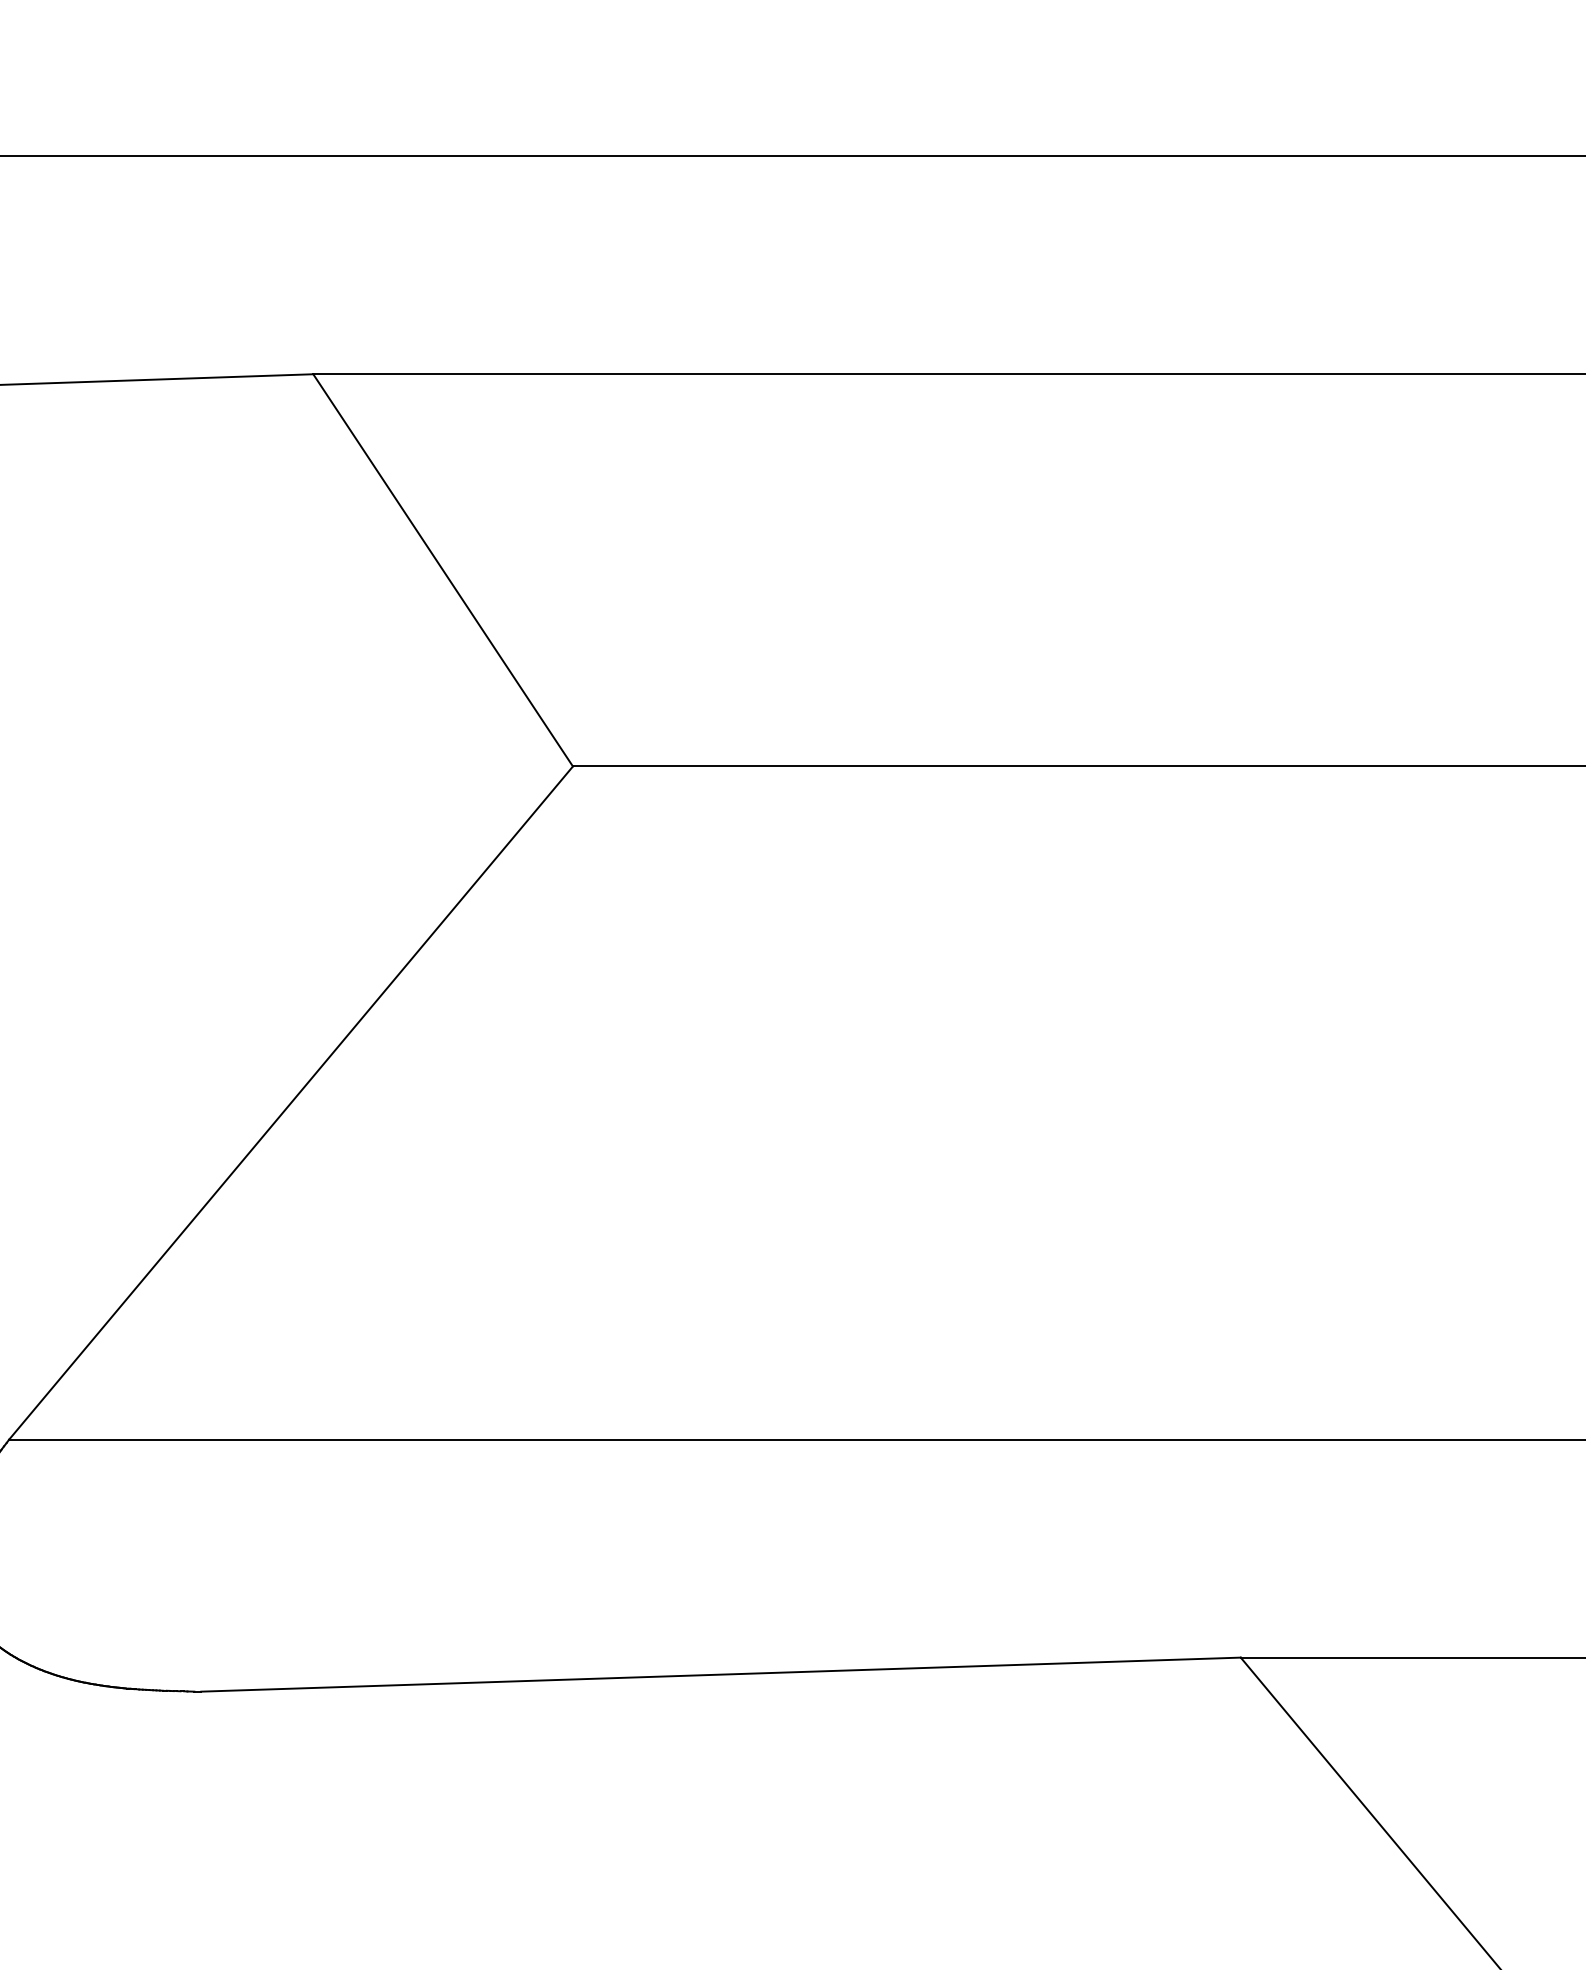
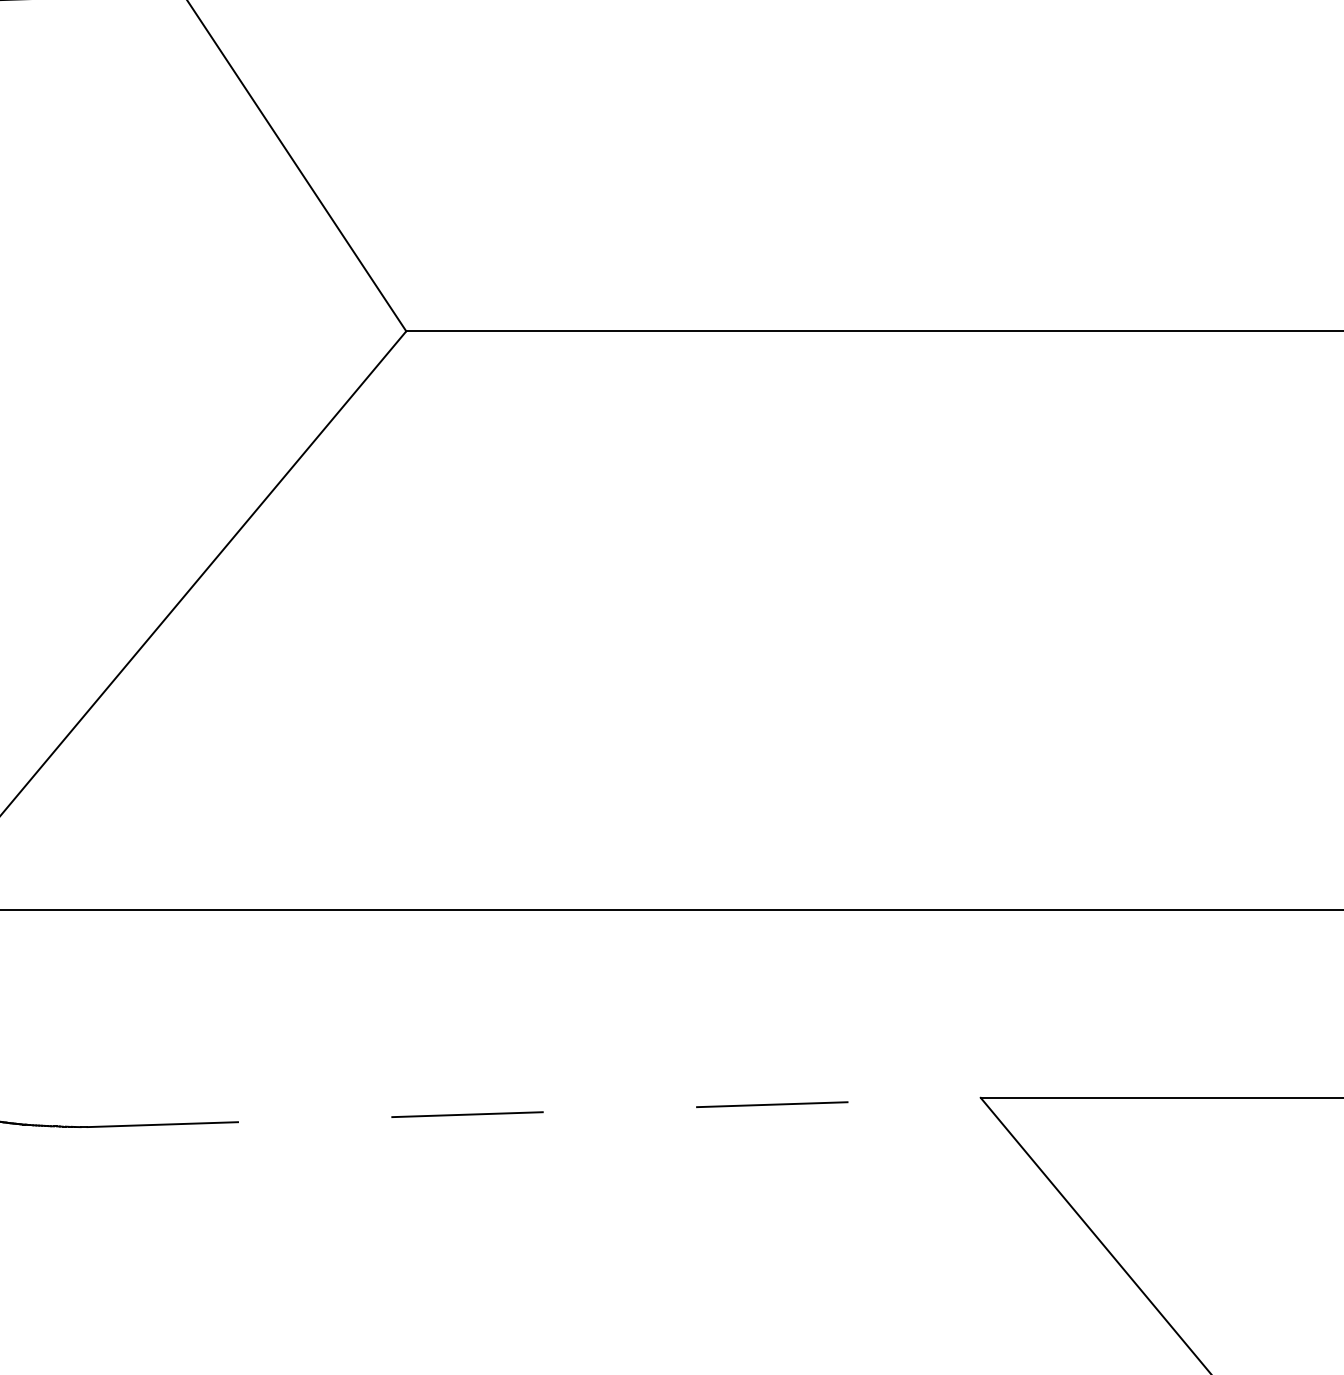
line: (721, 1674) -> (534, 1112), solid -> dashed

